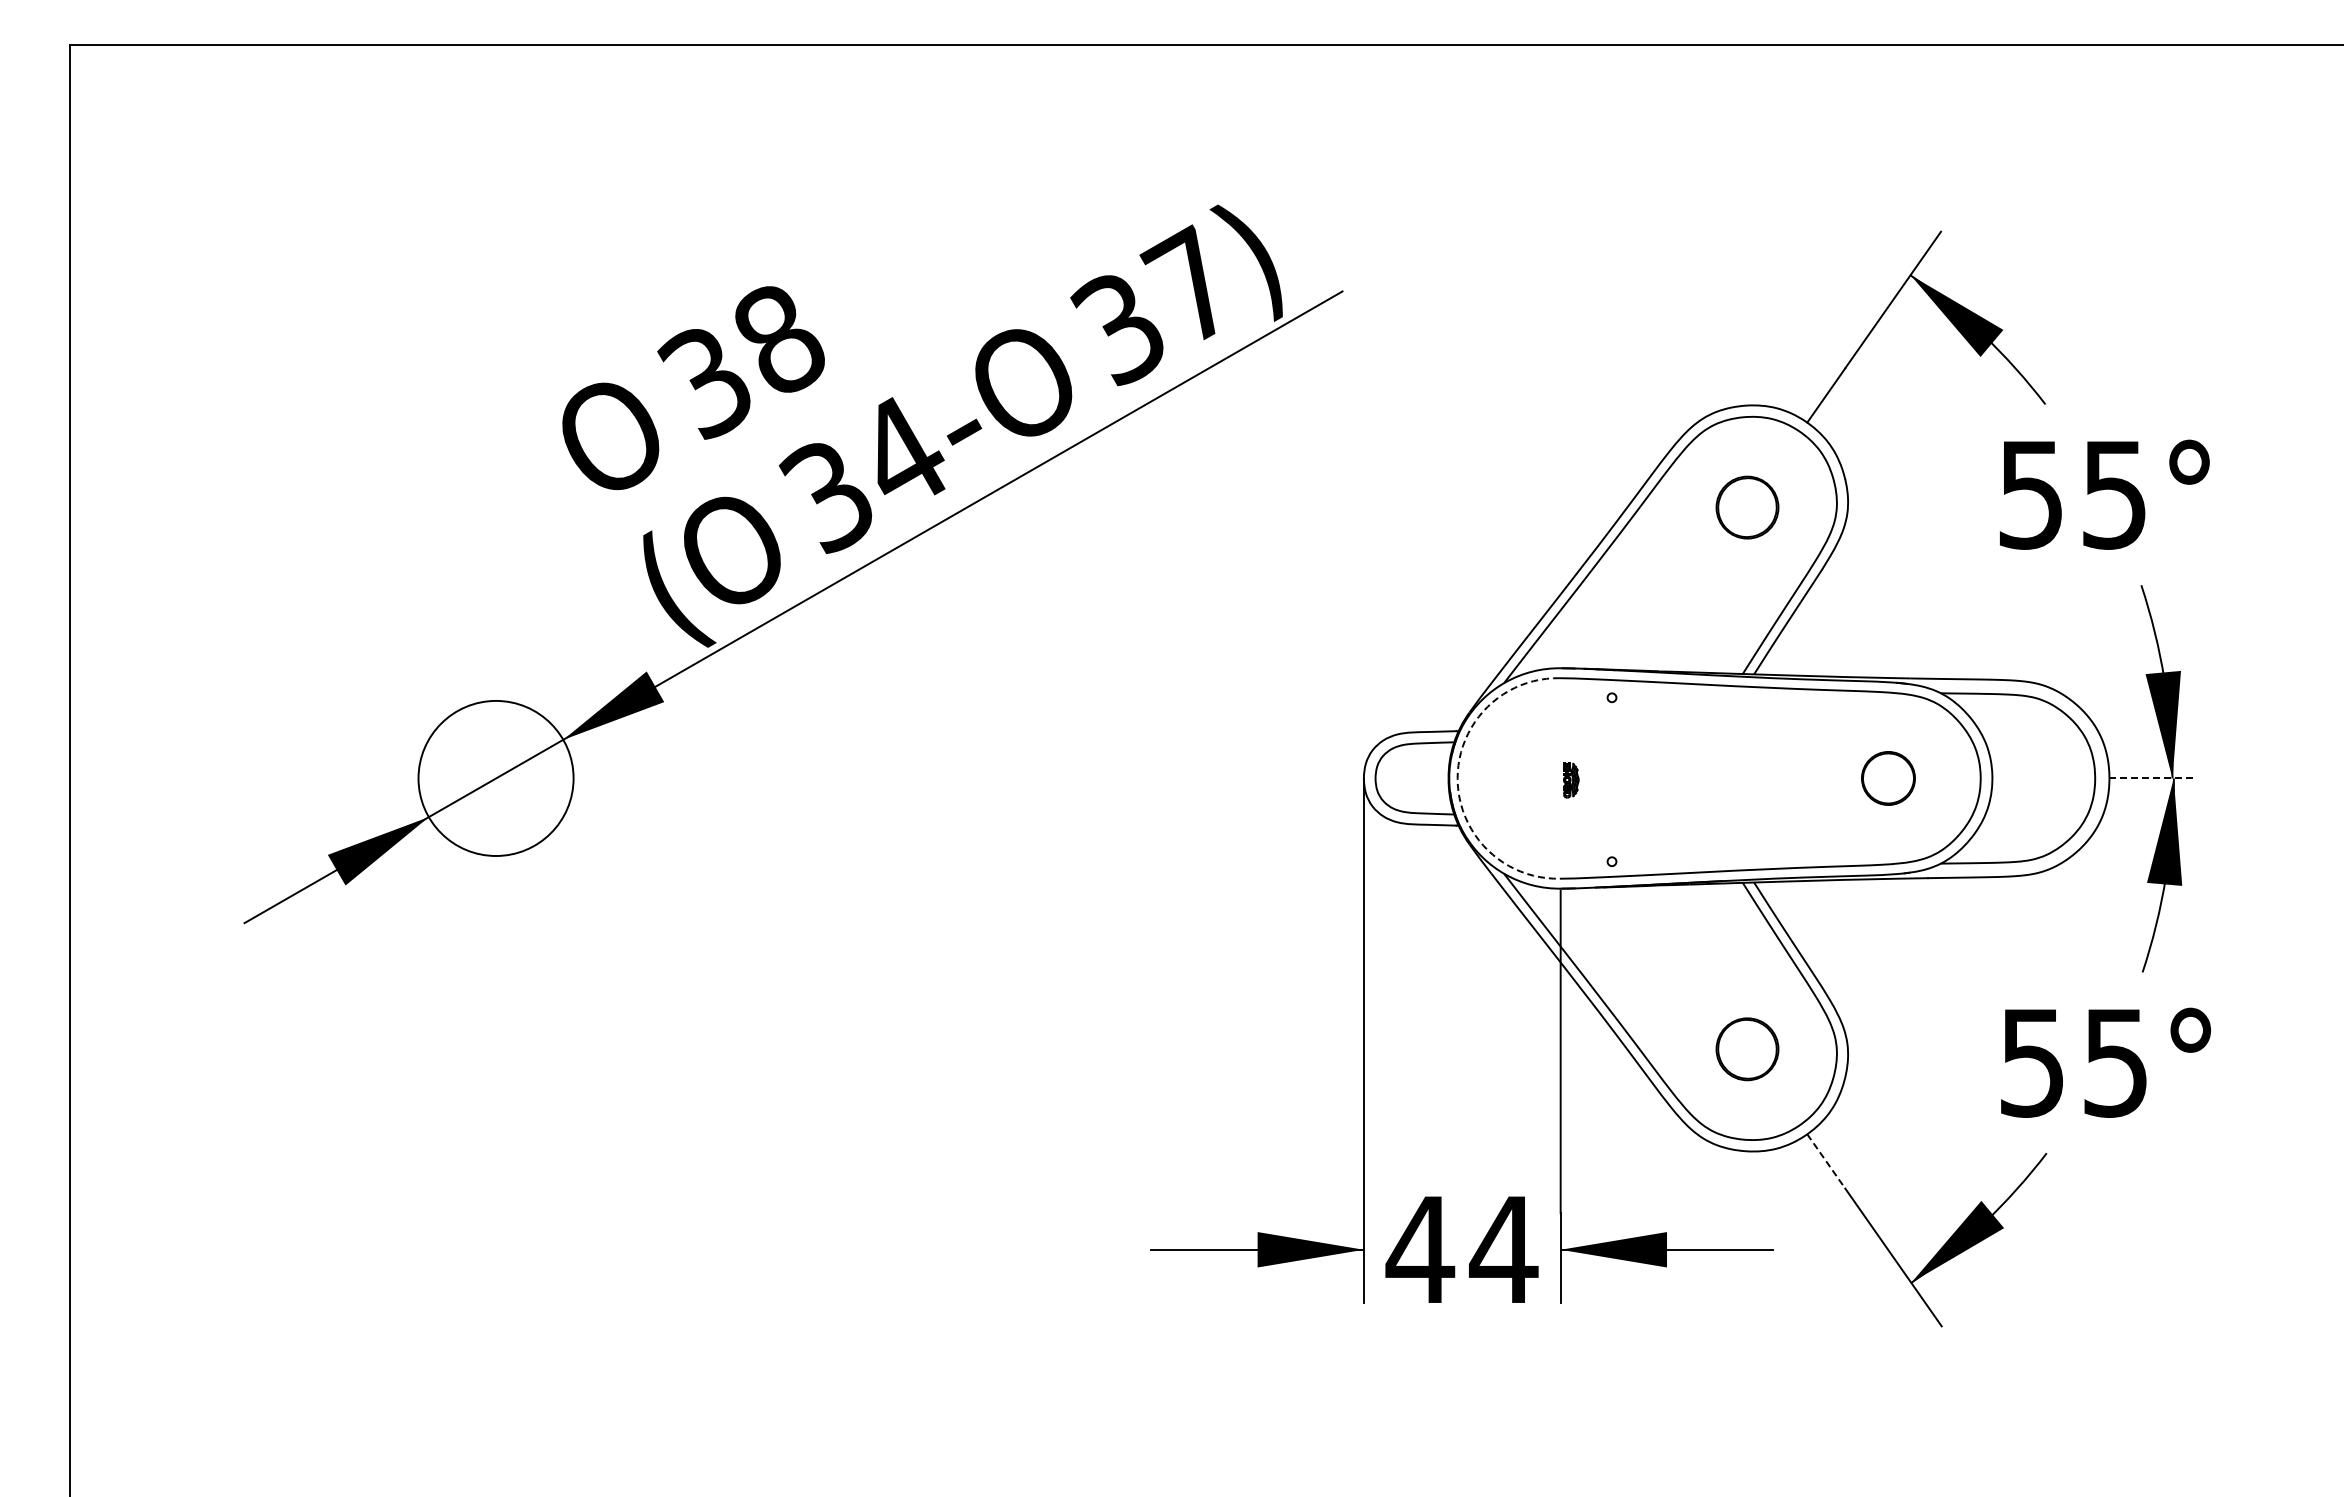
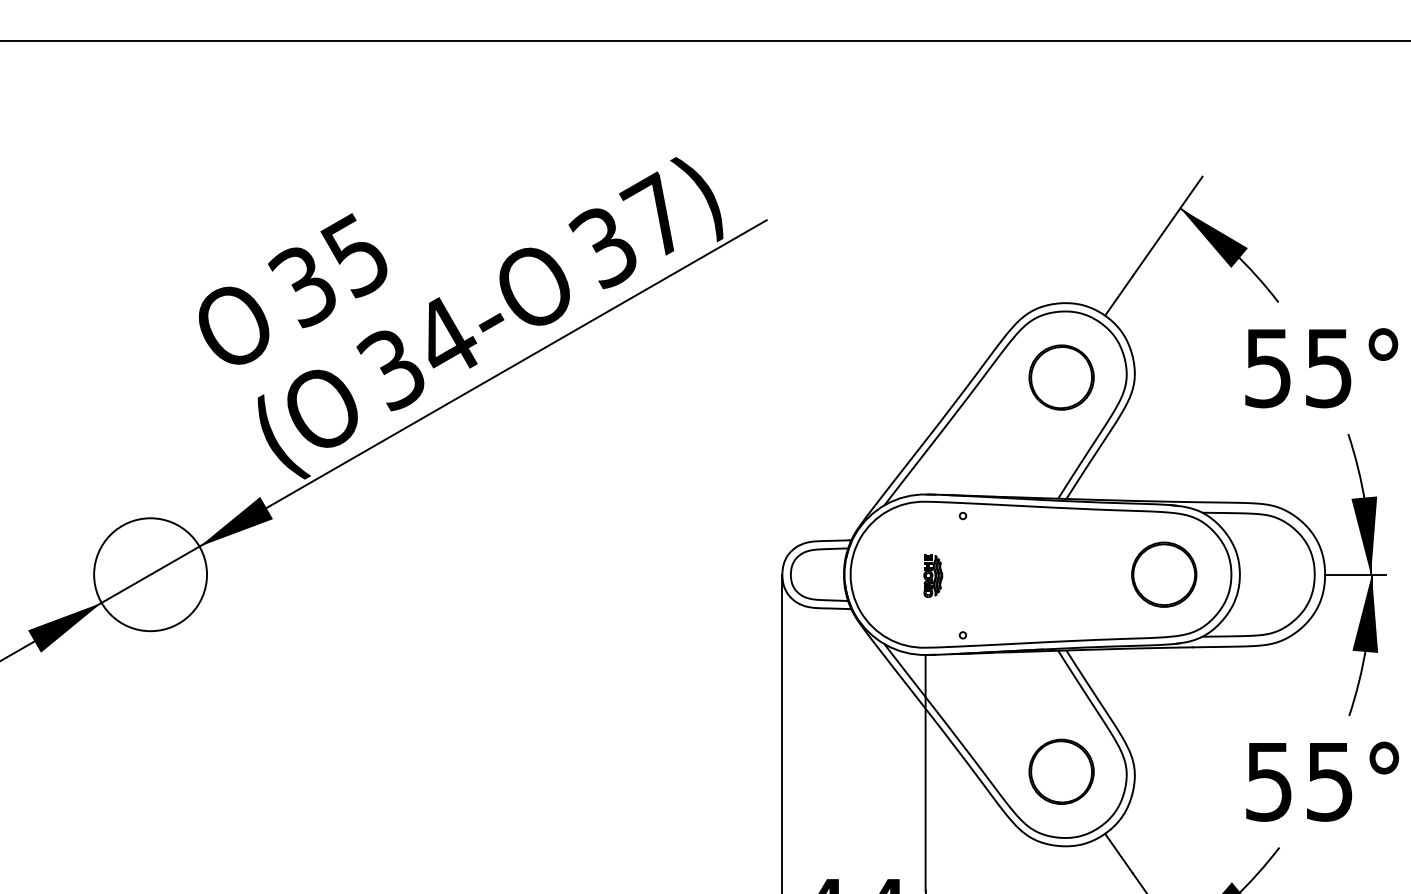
text: (776, 339) -> (354, 255), 38 -> 35
part: (1747, 507) -> (1061, 377), size x1.43
arc: (1457, 778) -> (850, 574), dashed -> solid
part: (1888, 778) -> (1164, 574), size x1.67
line: (2151, 778) -> (1355, 574), dashed -> solid
part: (1571, 780) -> (933, 576), size x1.67
part: (1747, 1049) -> (1061, 772), size x1.43
line: (1826, 1161) -> (1119, 853), dashed -> solid

